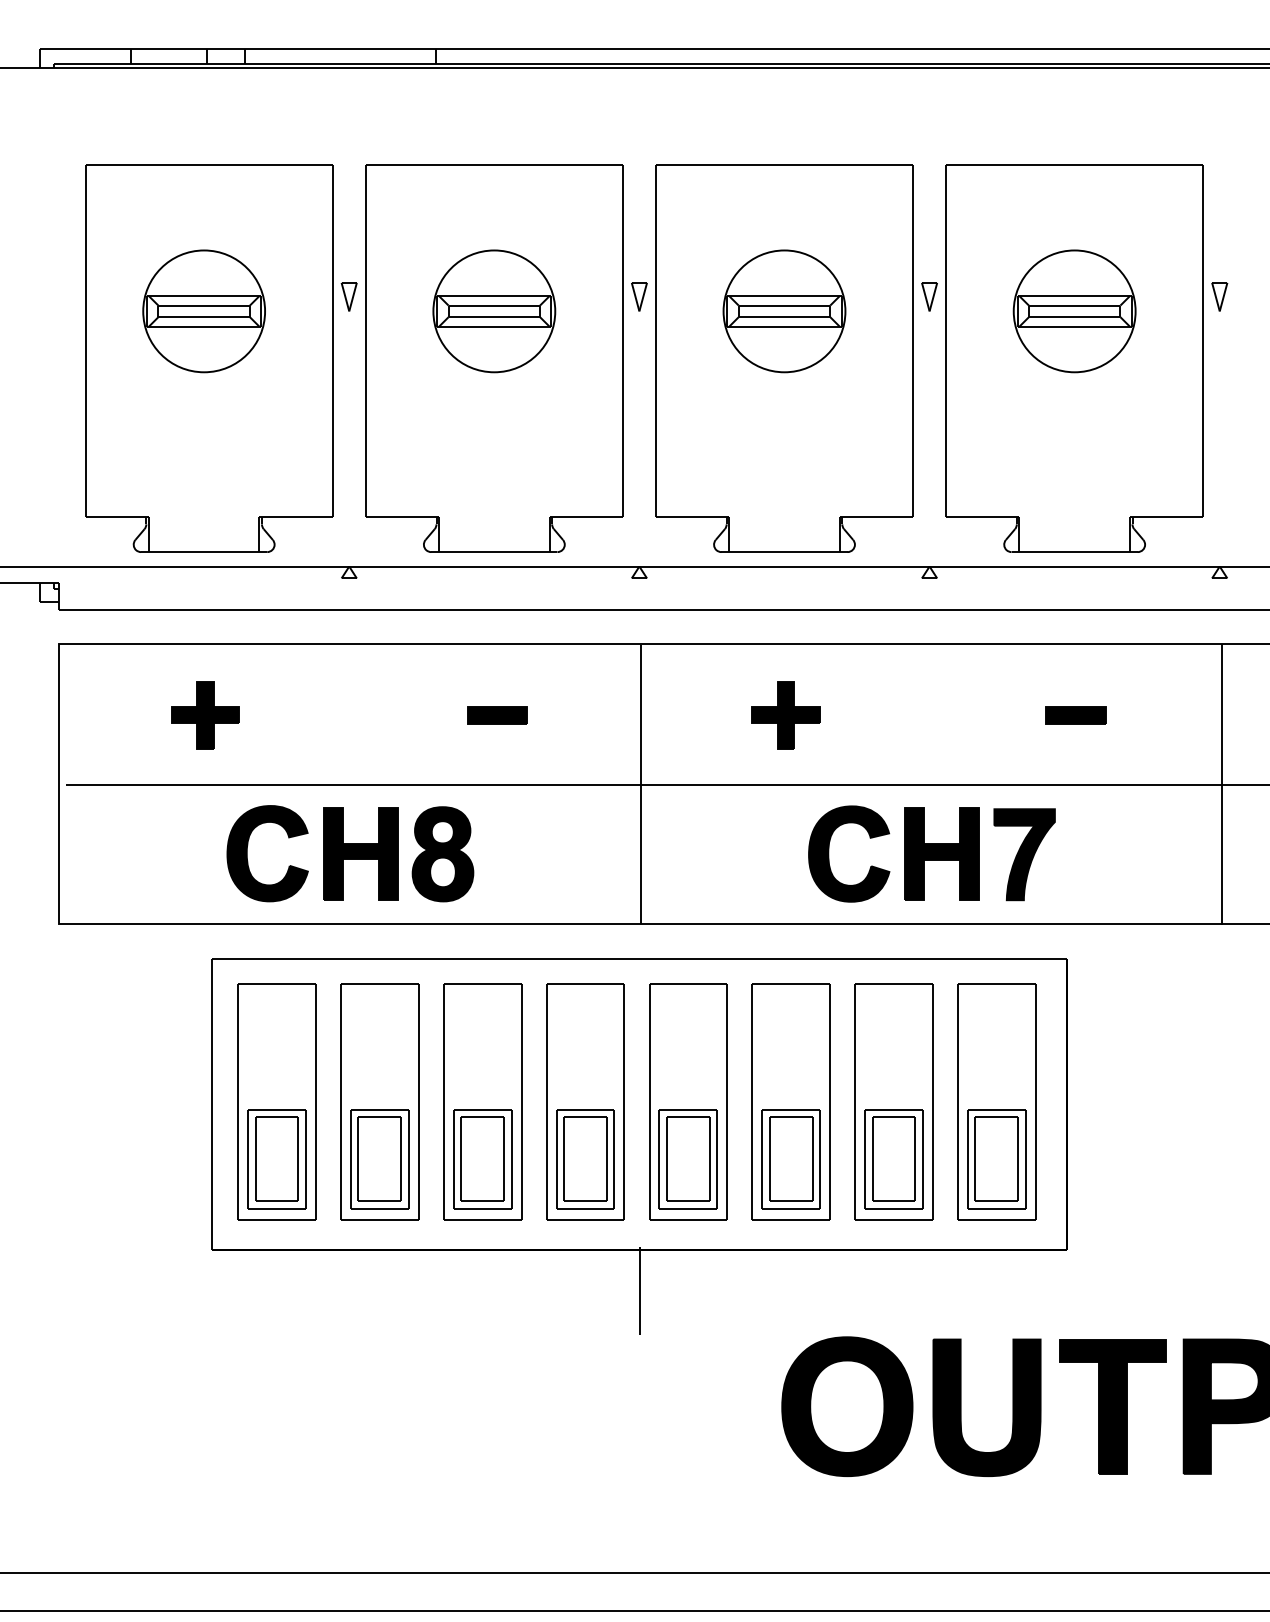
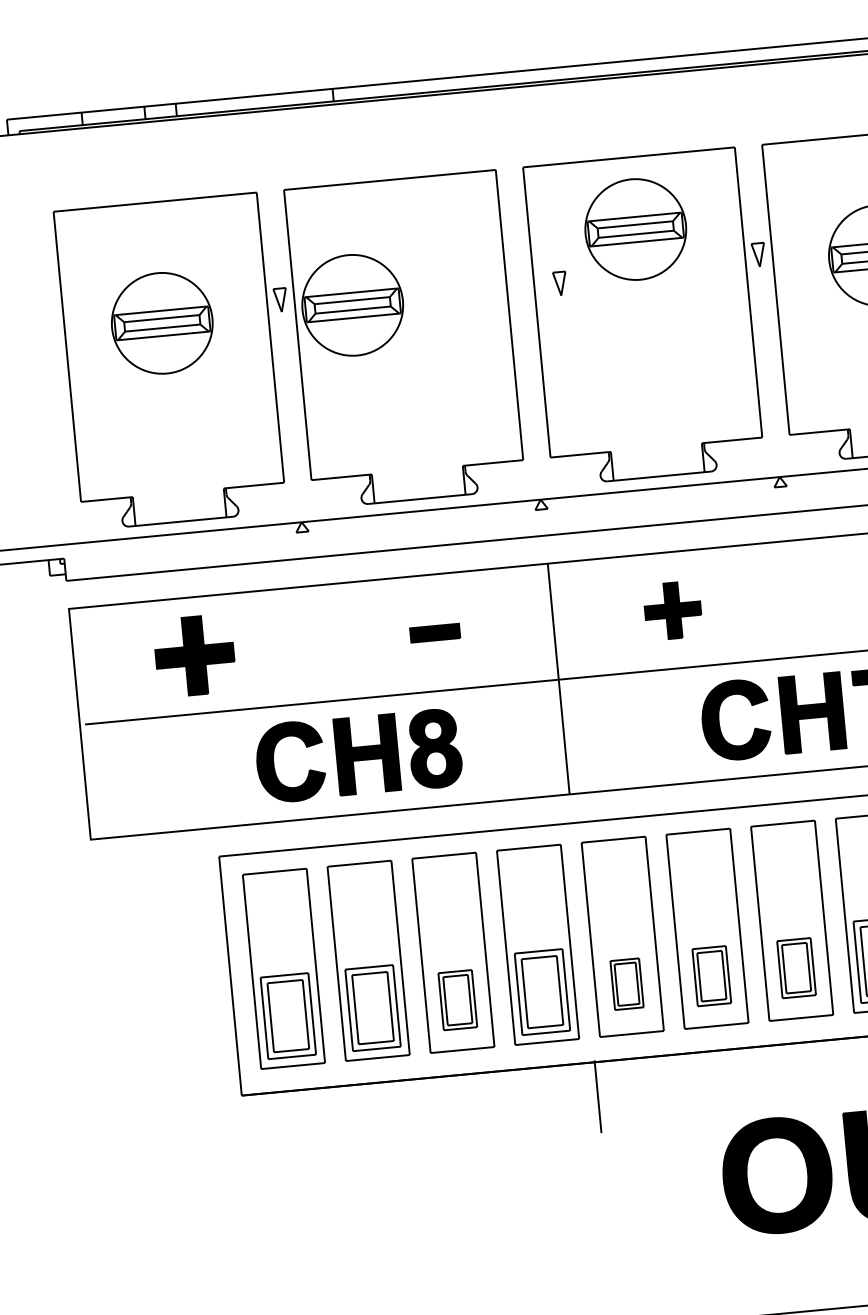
part: (639, 296) -> (560, 283), moved
part: (494, 311) -> (352, 305), moved
part: (784, 311) -> (635, 229), moved
part: (205, 715) -> (194, 656), size x1.4
part: (350, 853) -> (358, 755), moved
part: (482, 1159) -> (457, 1000), size x0.7
part: (687, 1159) -> (626, 984), size x0.6
part: (790, 1159) -> (711, 976), size x0.7
part: (893, 1159) -> (796, 968), size x0.7

